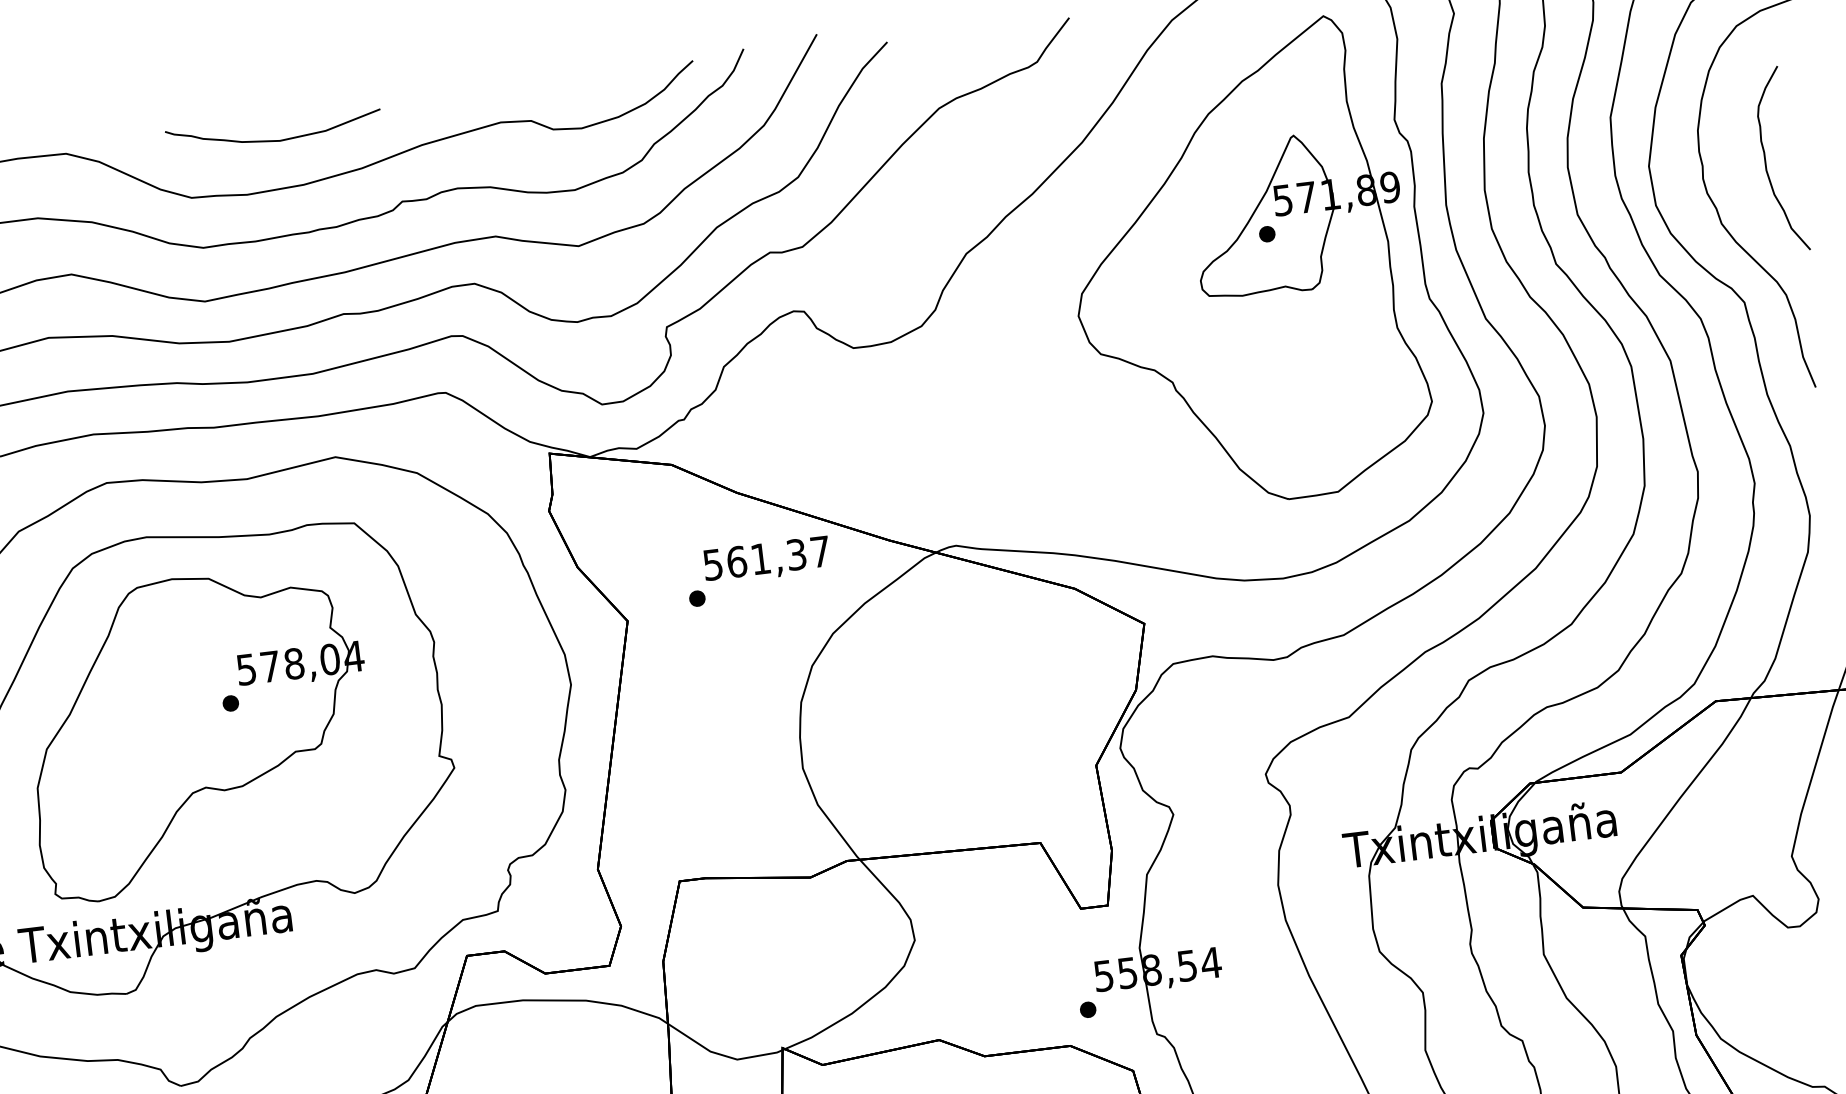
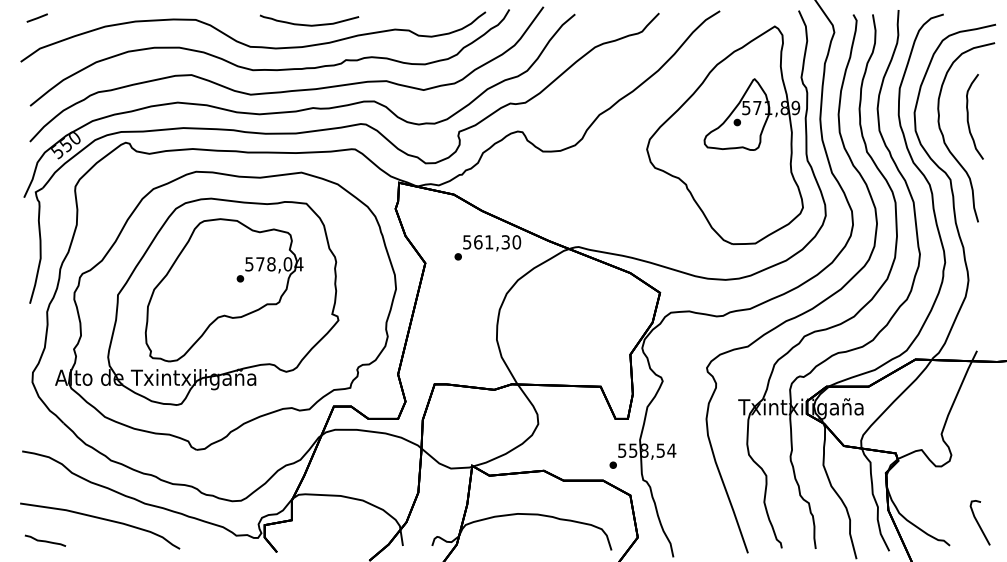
curve: (274, 138) -> (309, 24), moved
text: (819, 552) -> (516, 242), 561,37 -> 561,30

